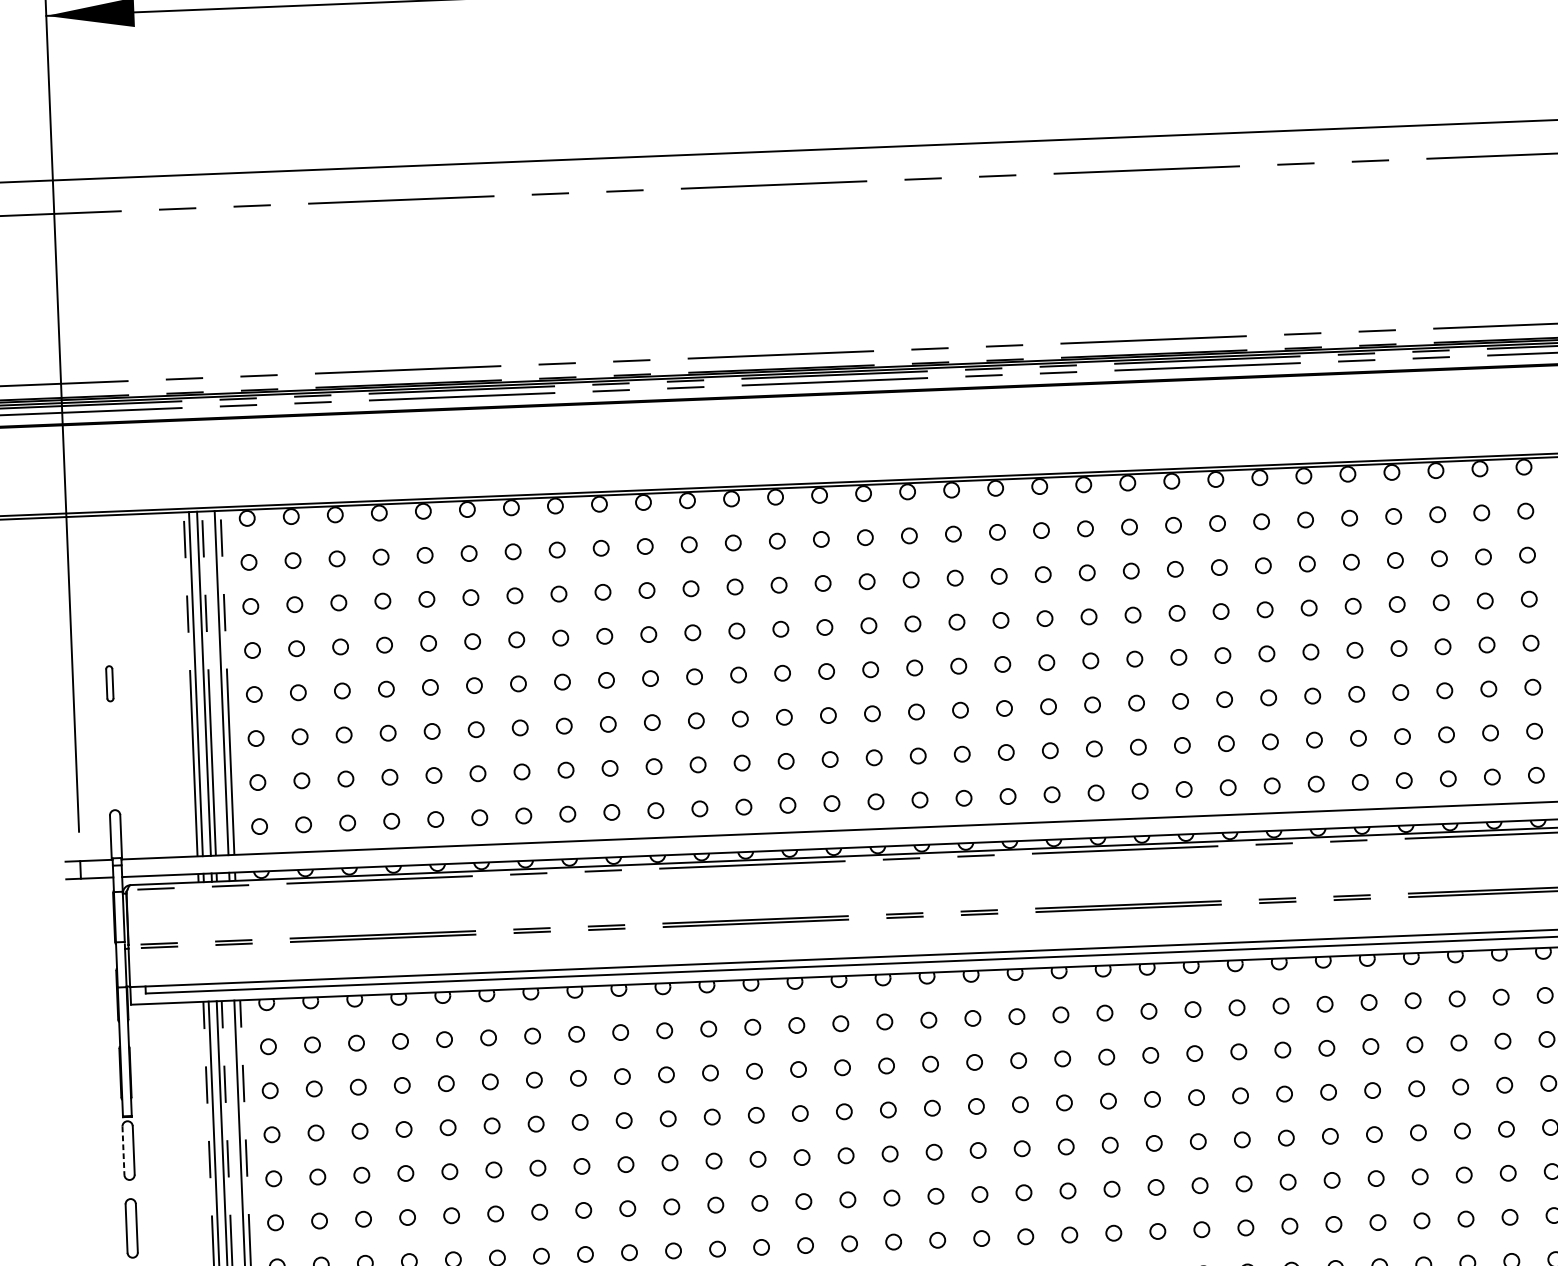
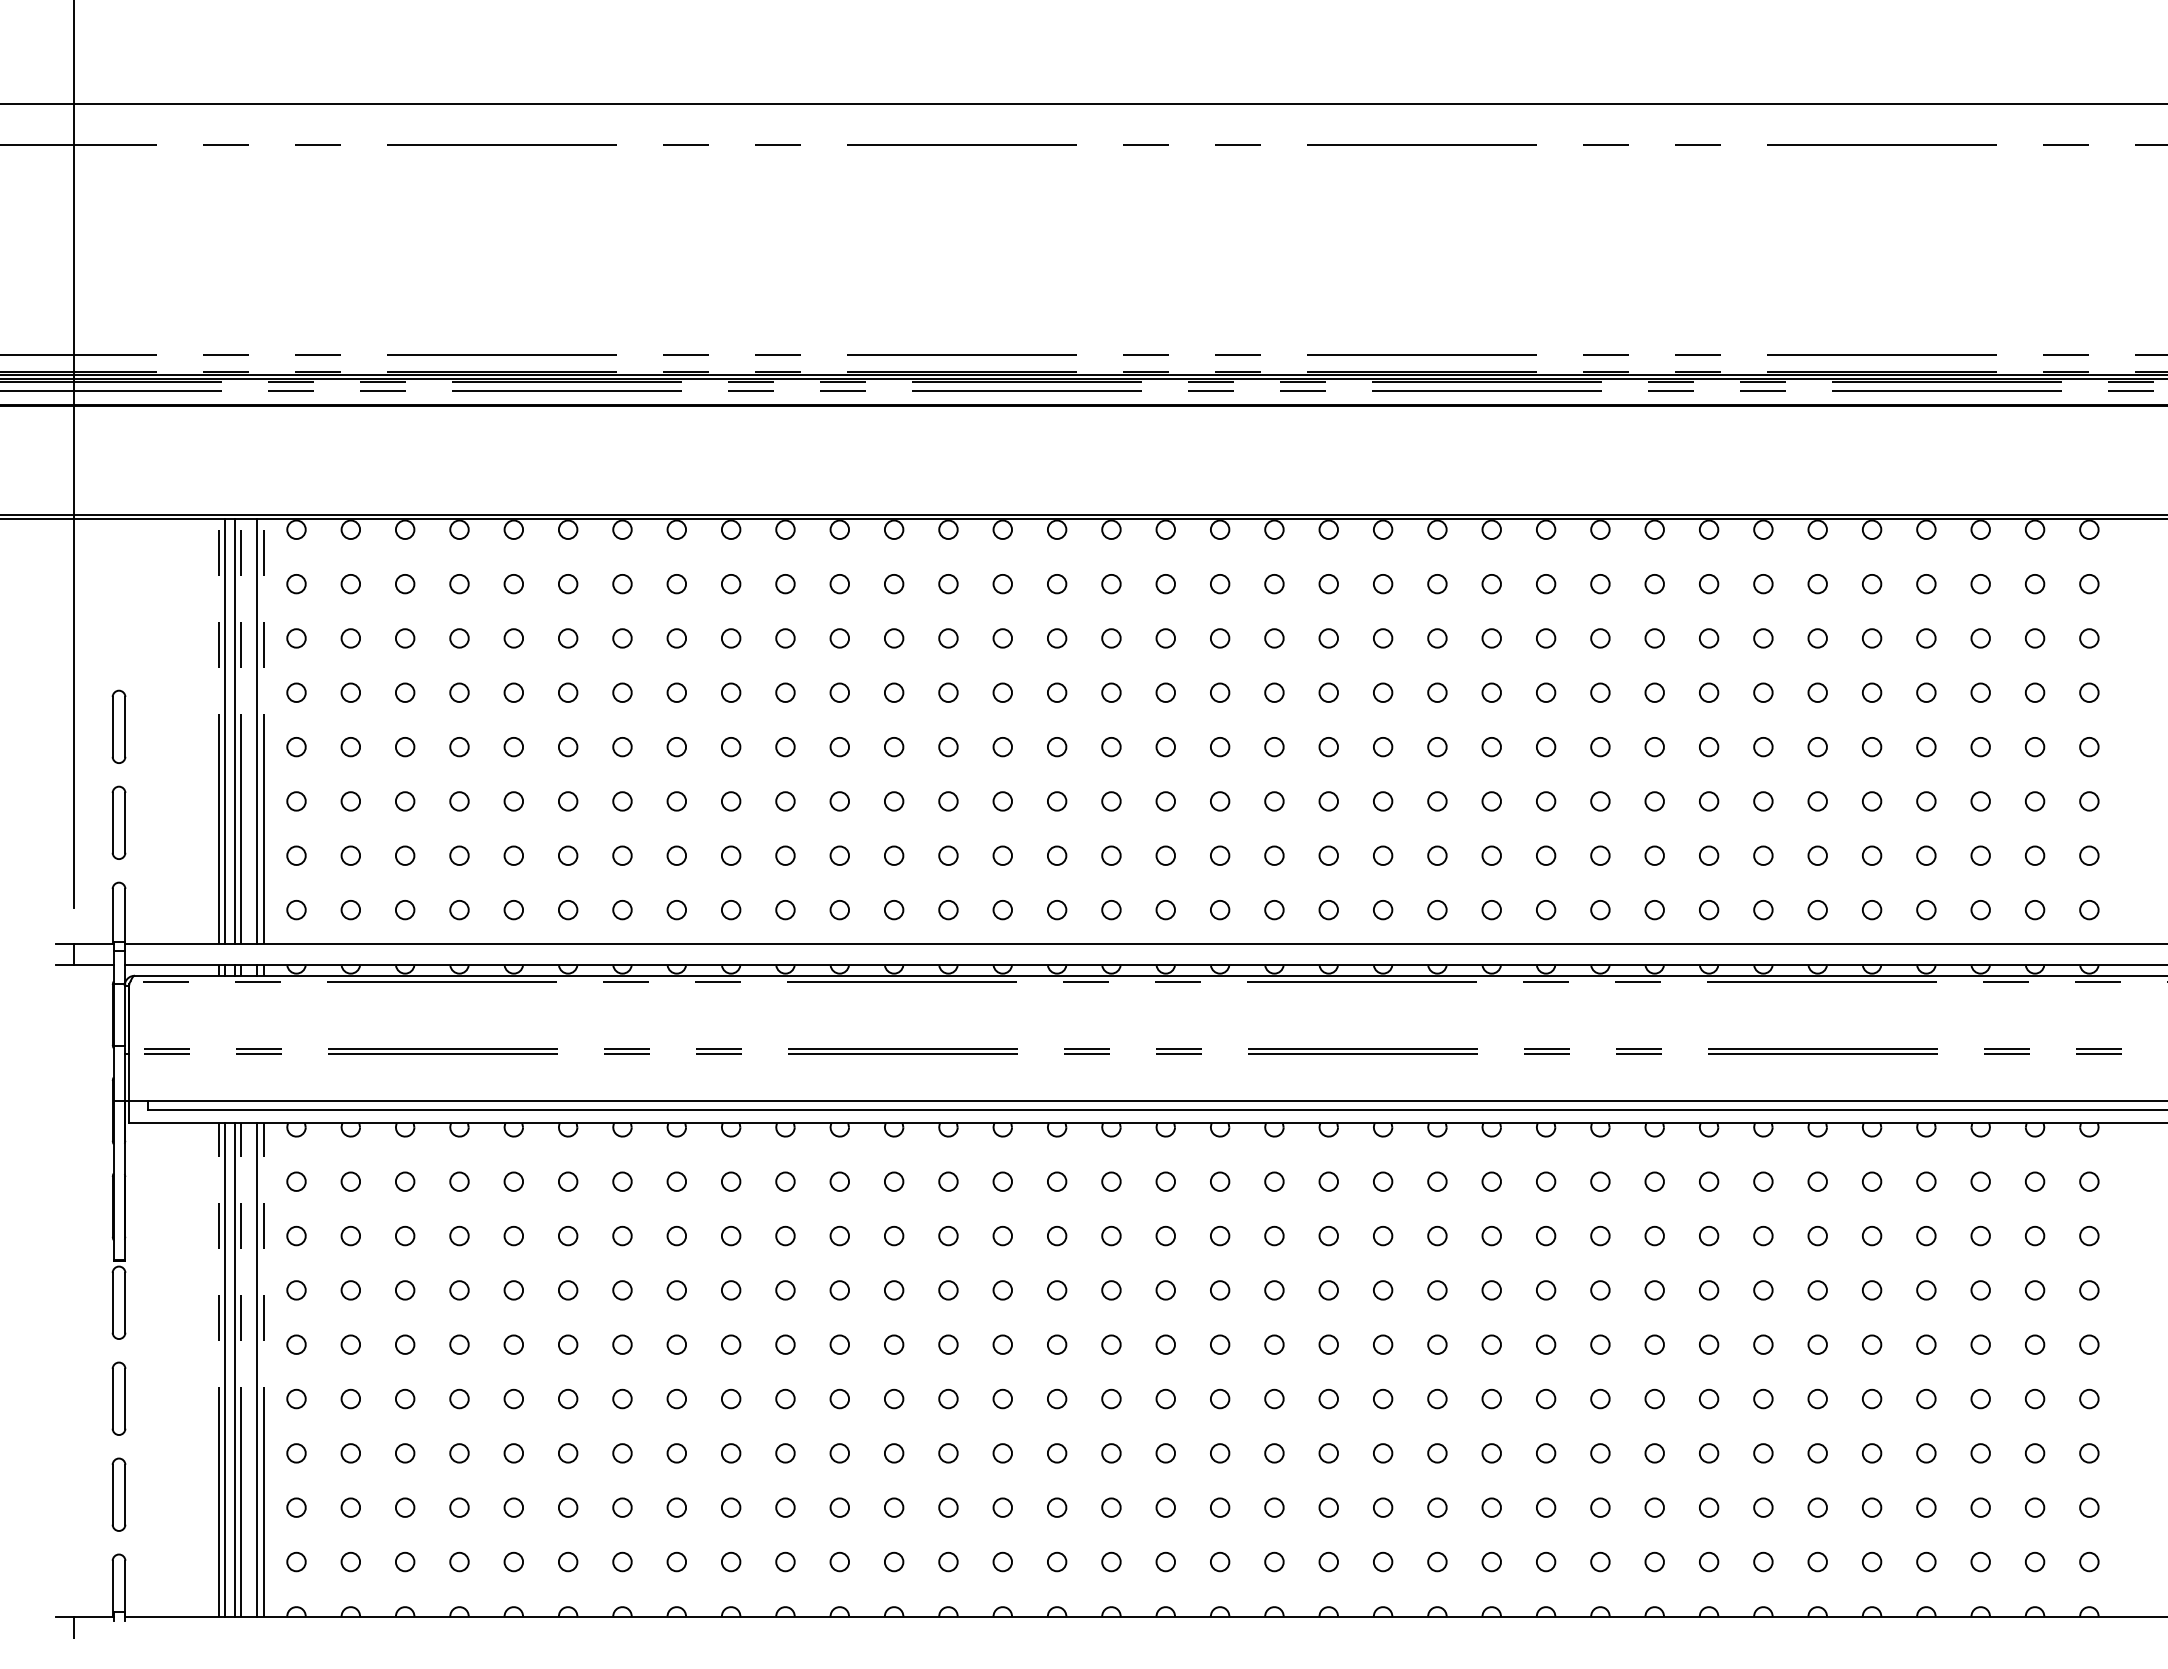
part: (109, 683) -> (118, 726), size x1.67
part: (112, 761) -> (118, 822), added
line: (123, 1150) -> (112, 1302), dashed -> solid

